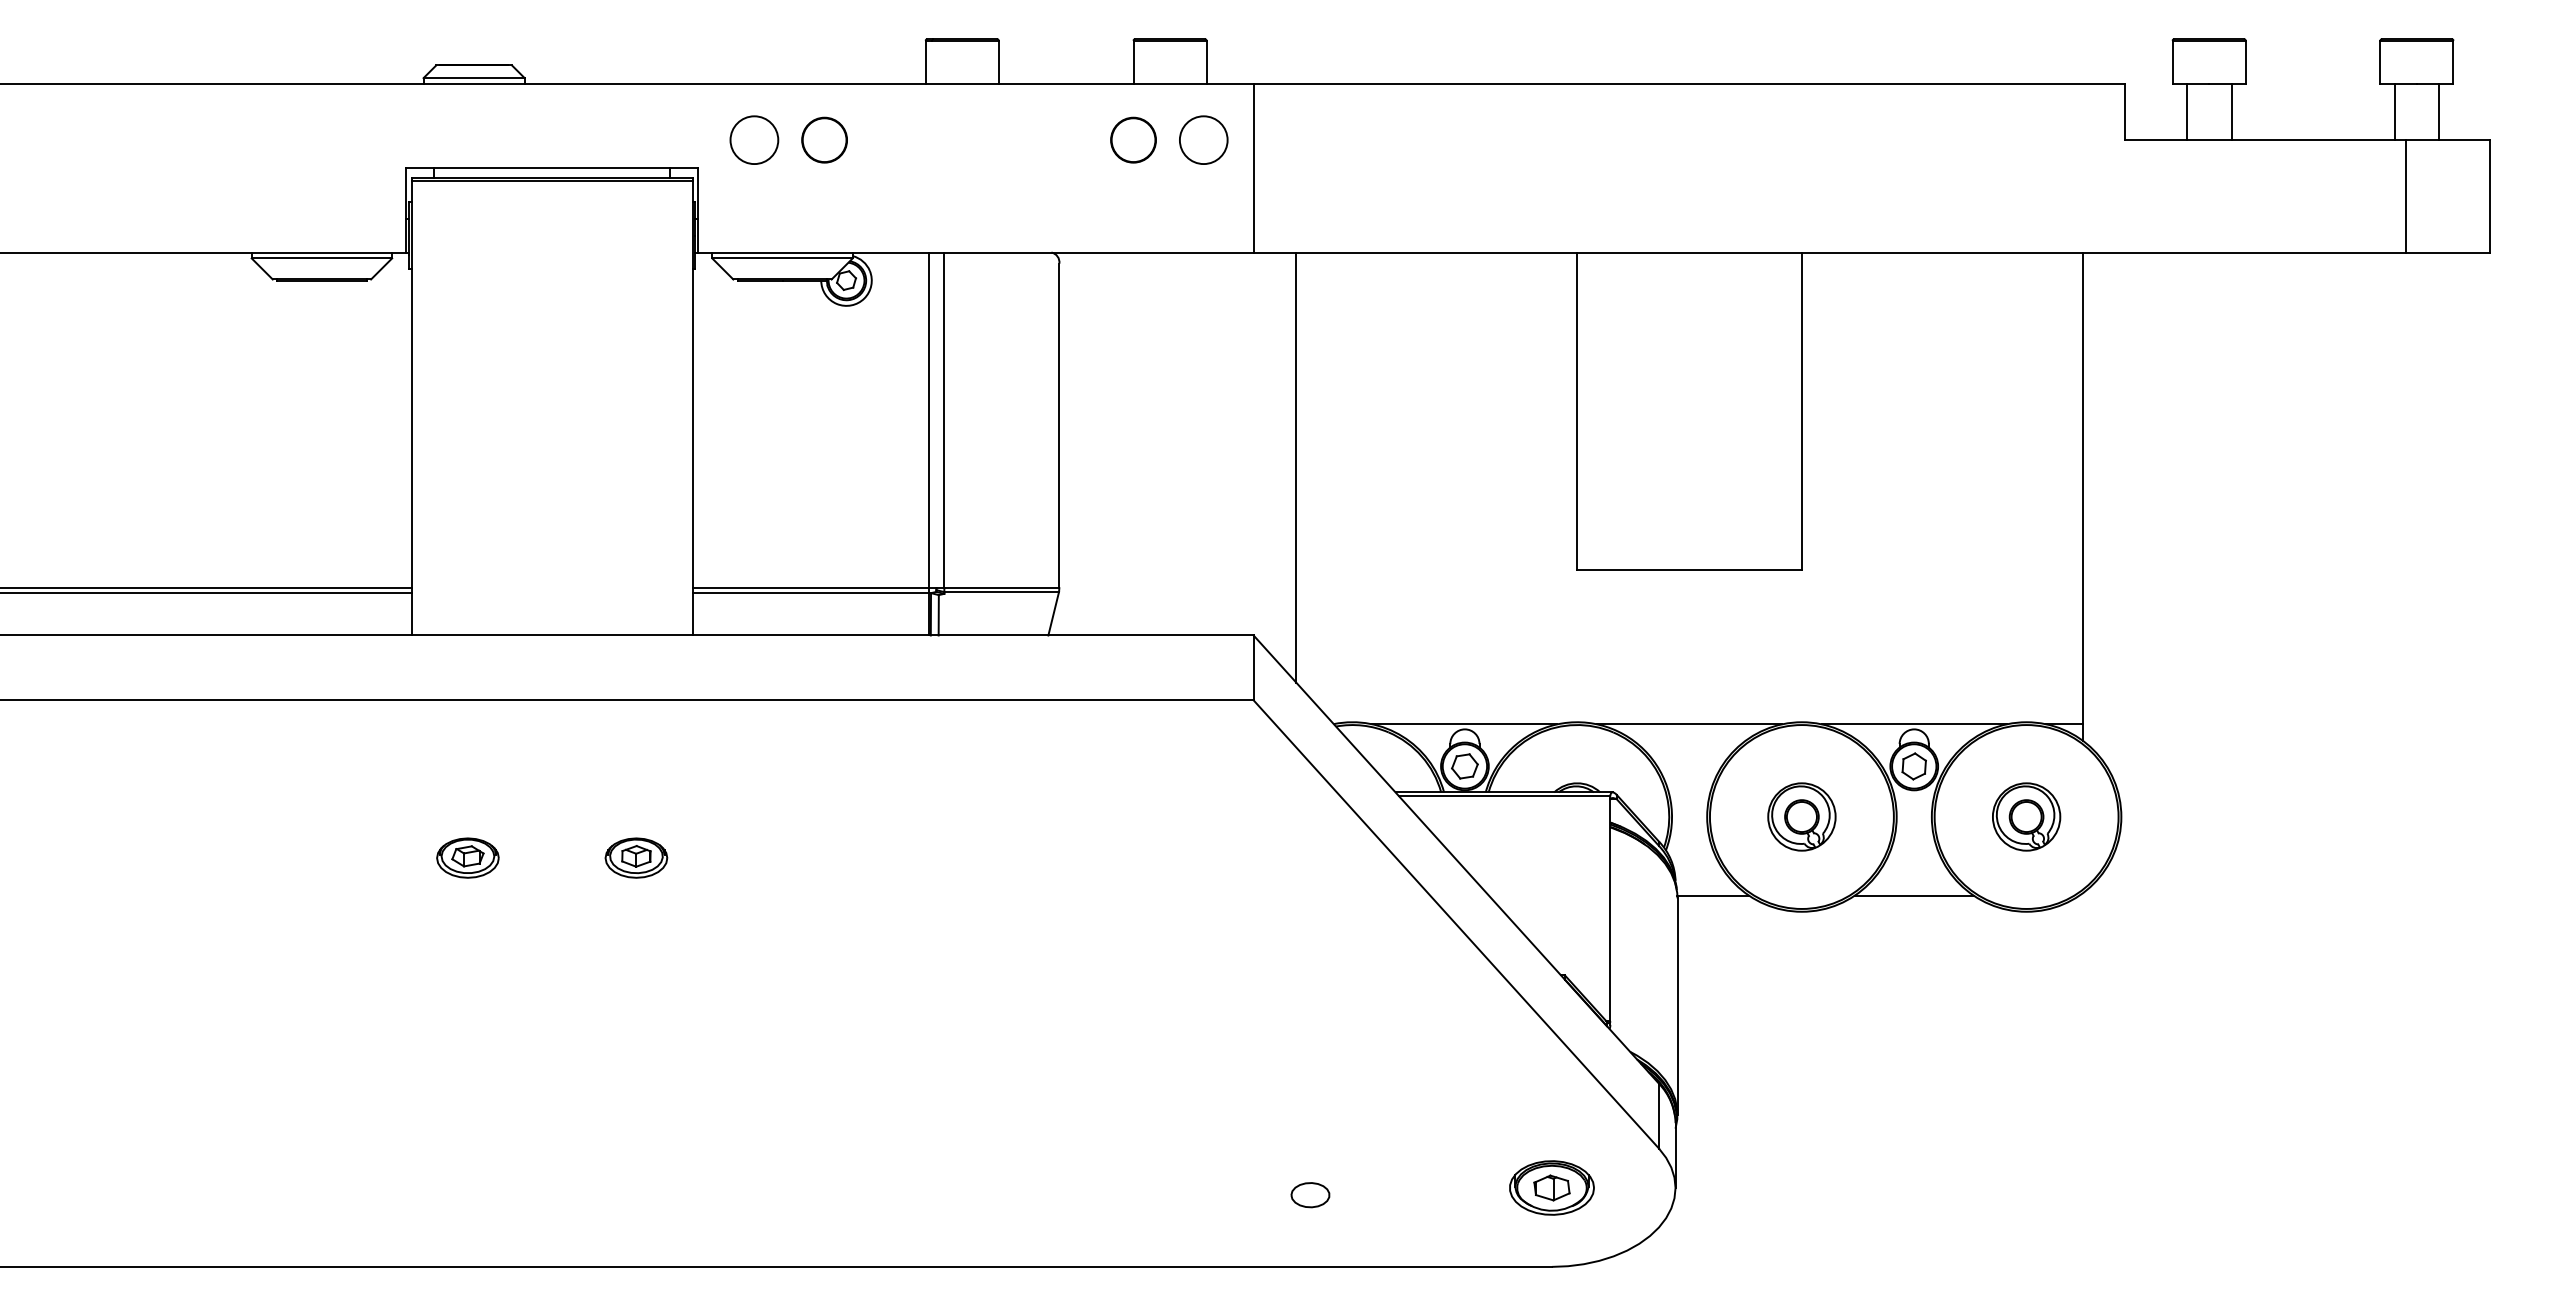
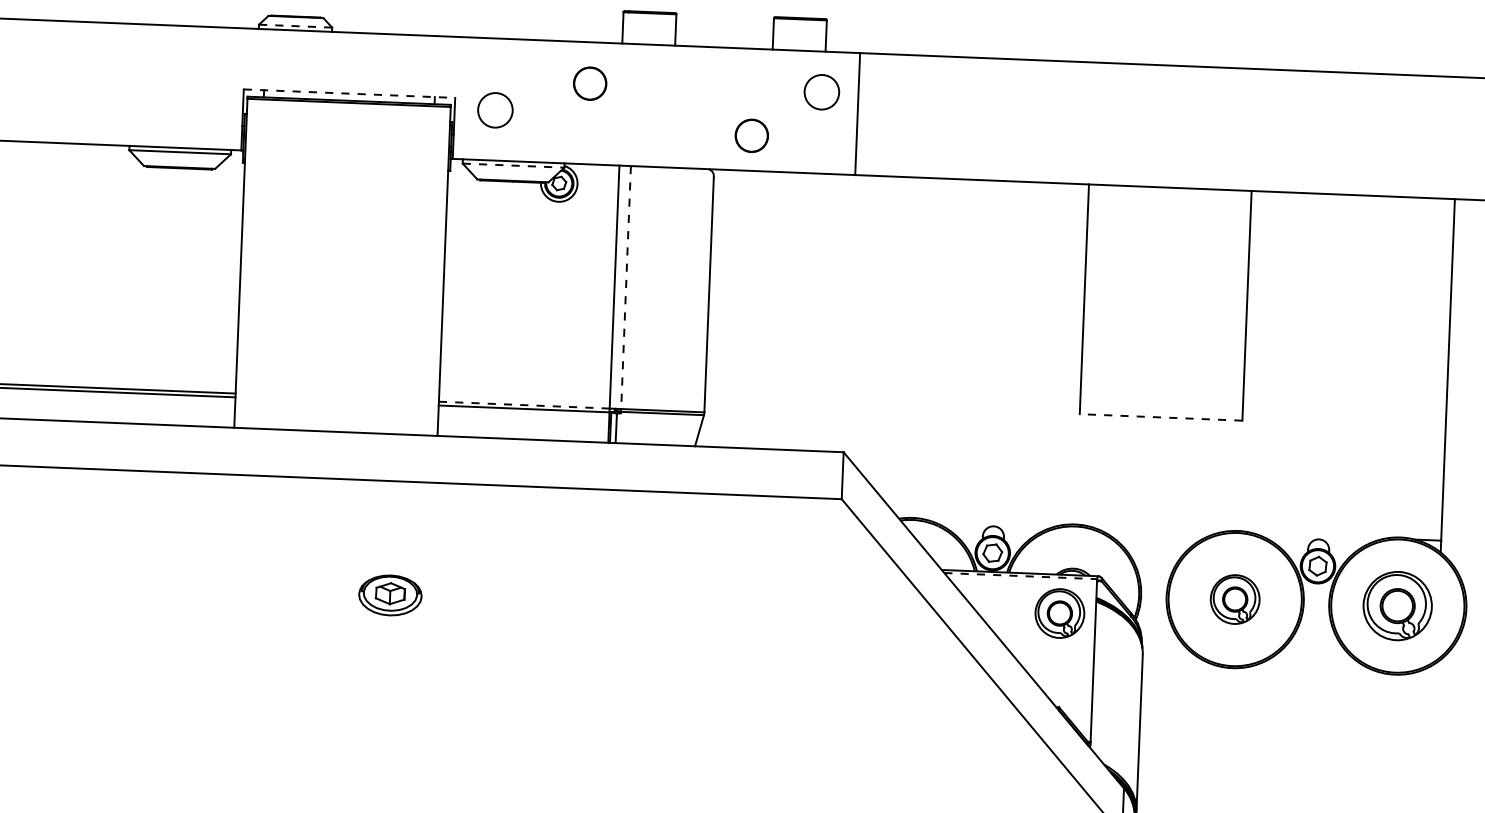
line: (474, 78) -> (295, 26), solid -> dashed
circle: (754, 139) -> (495, 109), moved
part: (824, 139) -> (590, 83), moved
part: (1133, 139) -> (751, 135), moved
line: (552, 168) -> (349, 93), solid -> dashed
line: (782, 258) -> (513, 165), solid -> dashed
line: (944, 420) -> (626, 287), solid -> dashed
line: (1296, 467) -> (879, 331), removed
line: (1689, 569) -> (1161, 417), solid -> dashed
line: (810, 588) -> (524, 405), solid -> dashed
line: (1464, 724) -> (993, 522), removed
line: (1689, 724) -> (1156, 529), removed
line: (1913, 724) -> (1318, 535), removed
line: (1504, 796) -> (1020, 576), solid -> dashed
part: (2026, 816) -> (1397, 605), size x1.4
part: (1560, 845) -> (1059, 613), added
part: (467, 857) -> (268, 590), removed
part: (636, 857) -> (390, 595), size x1.4
line: (1713, 895) -> (1168, 653), removed
line: (1913, 895) -> (1313, 659), removed

